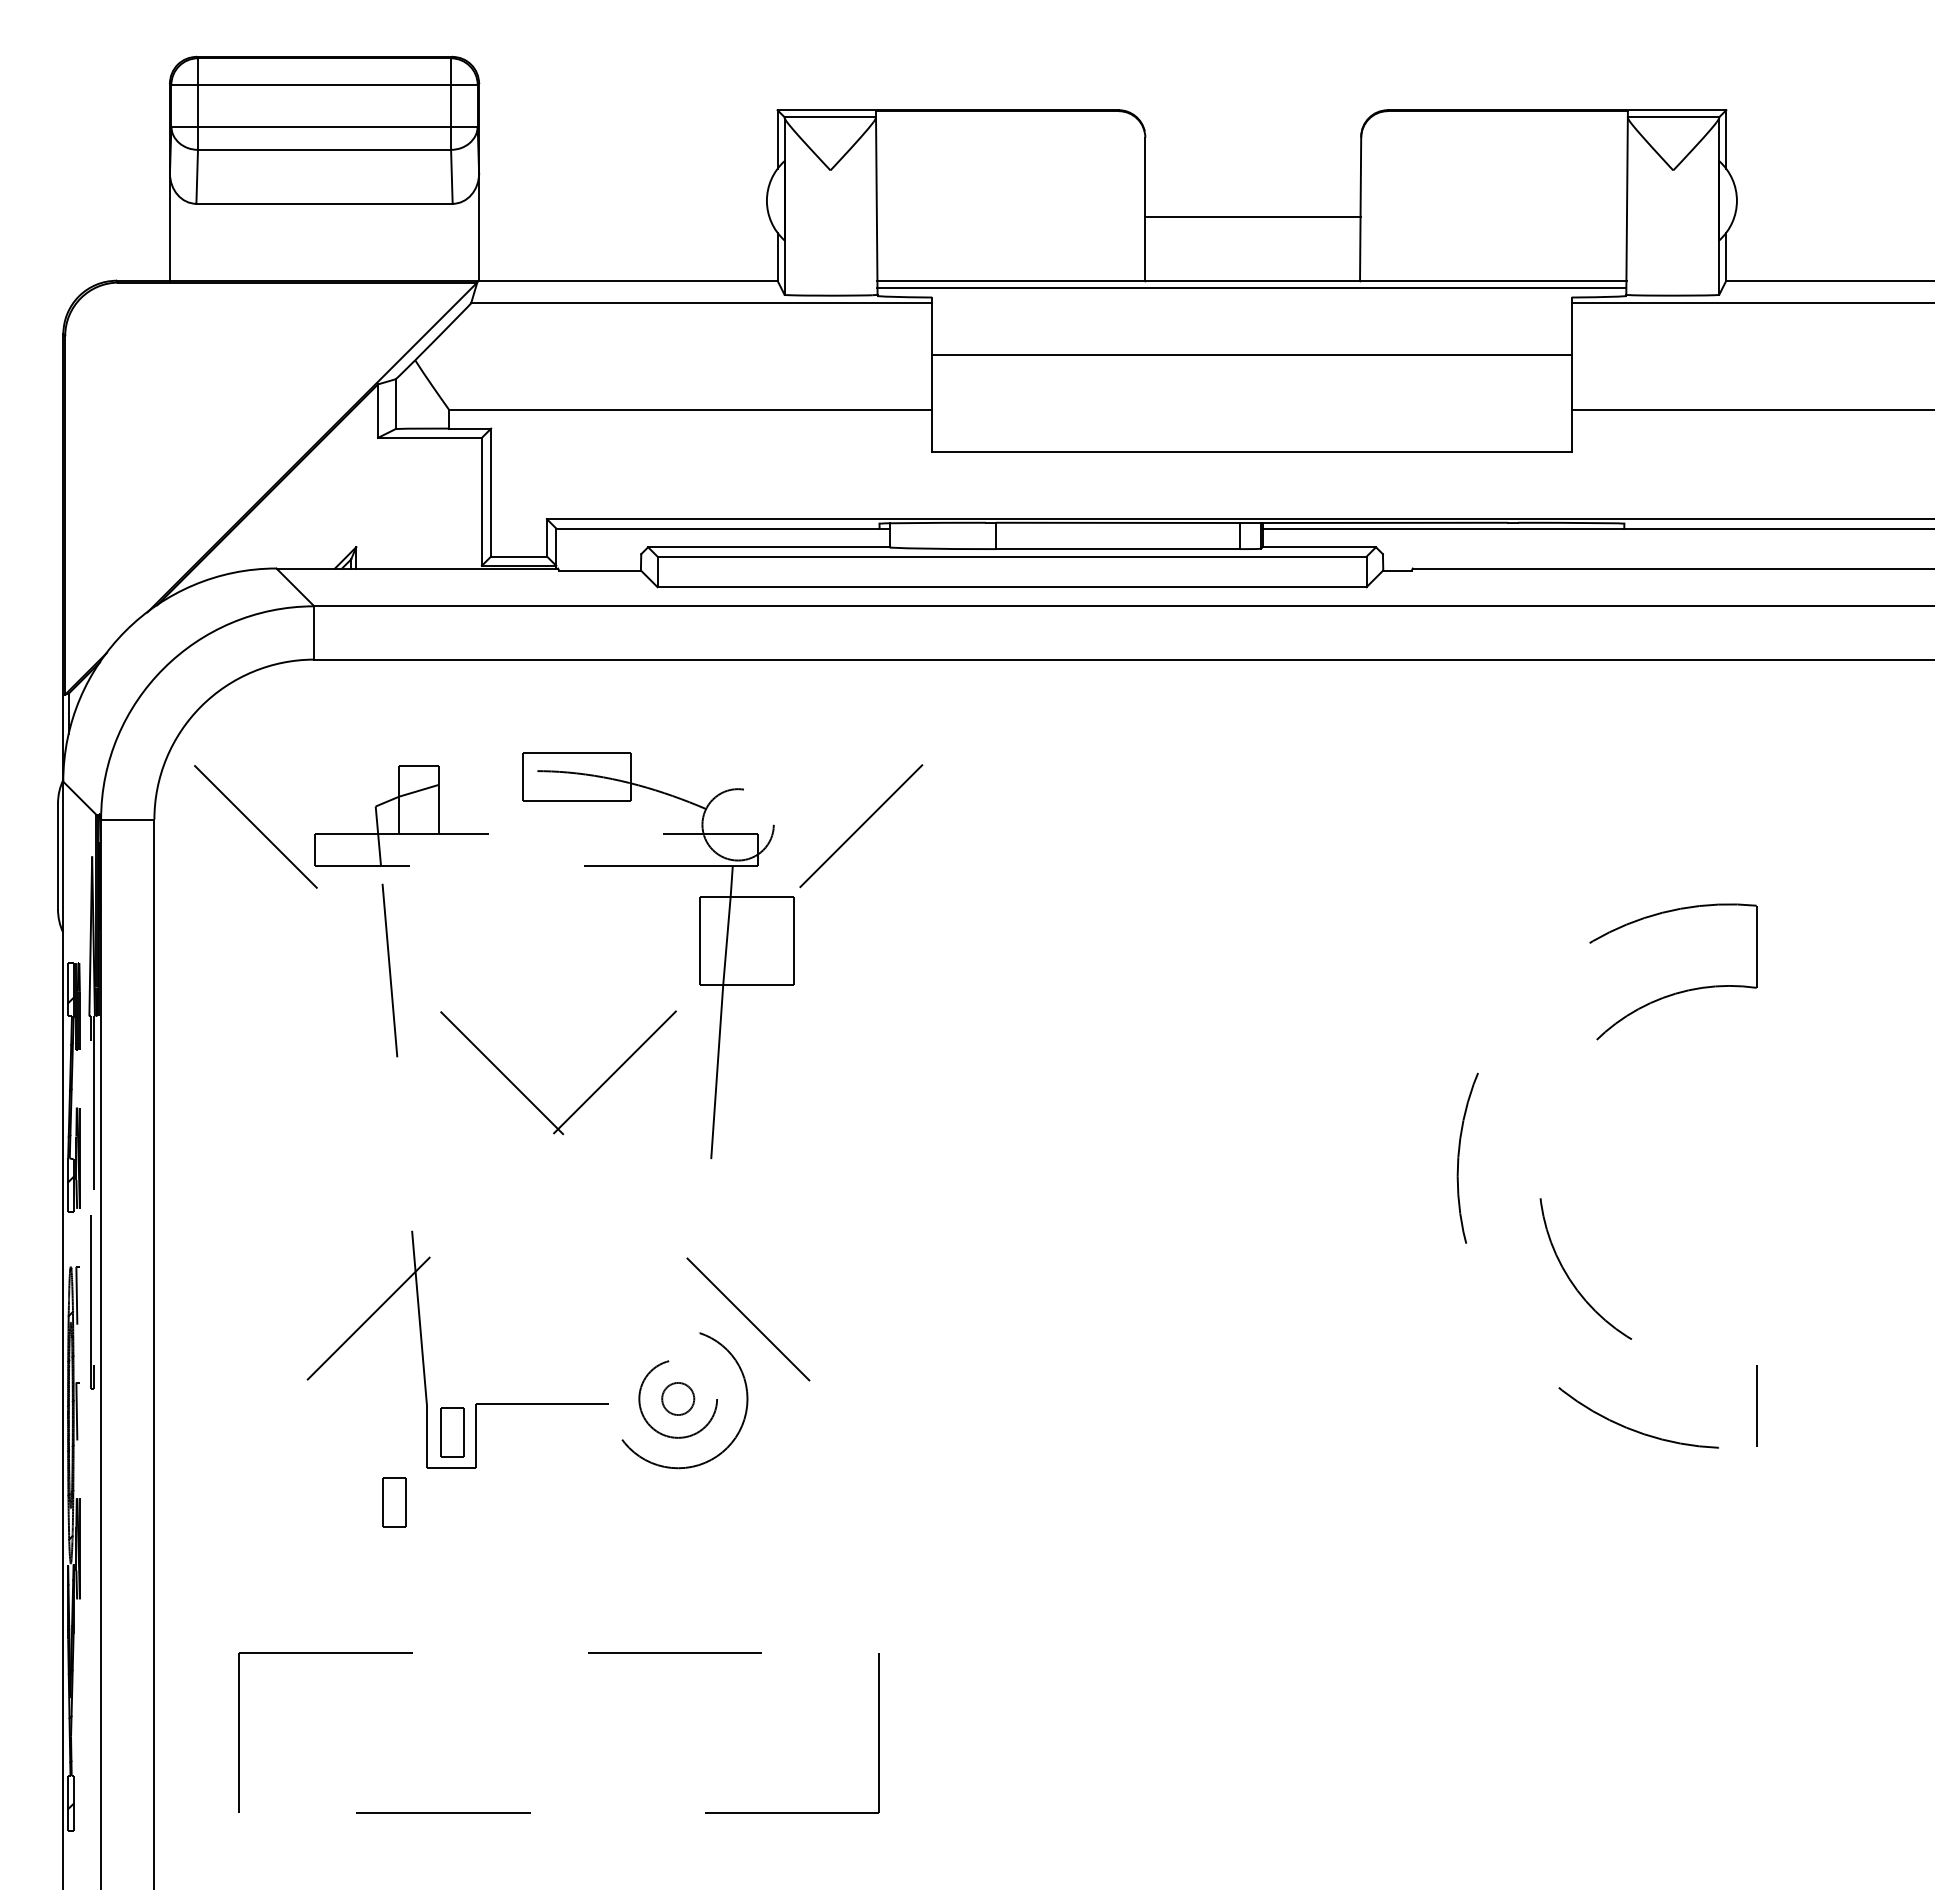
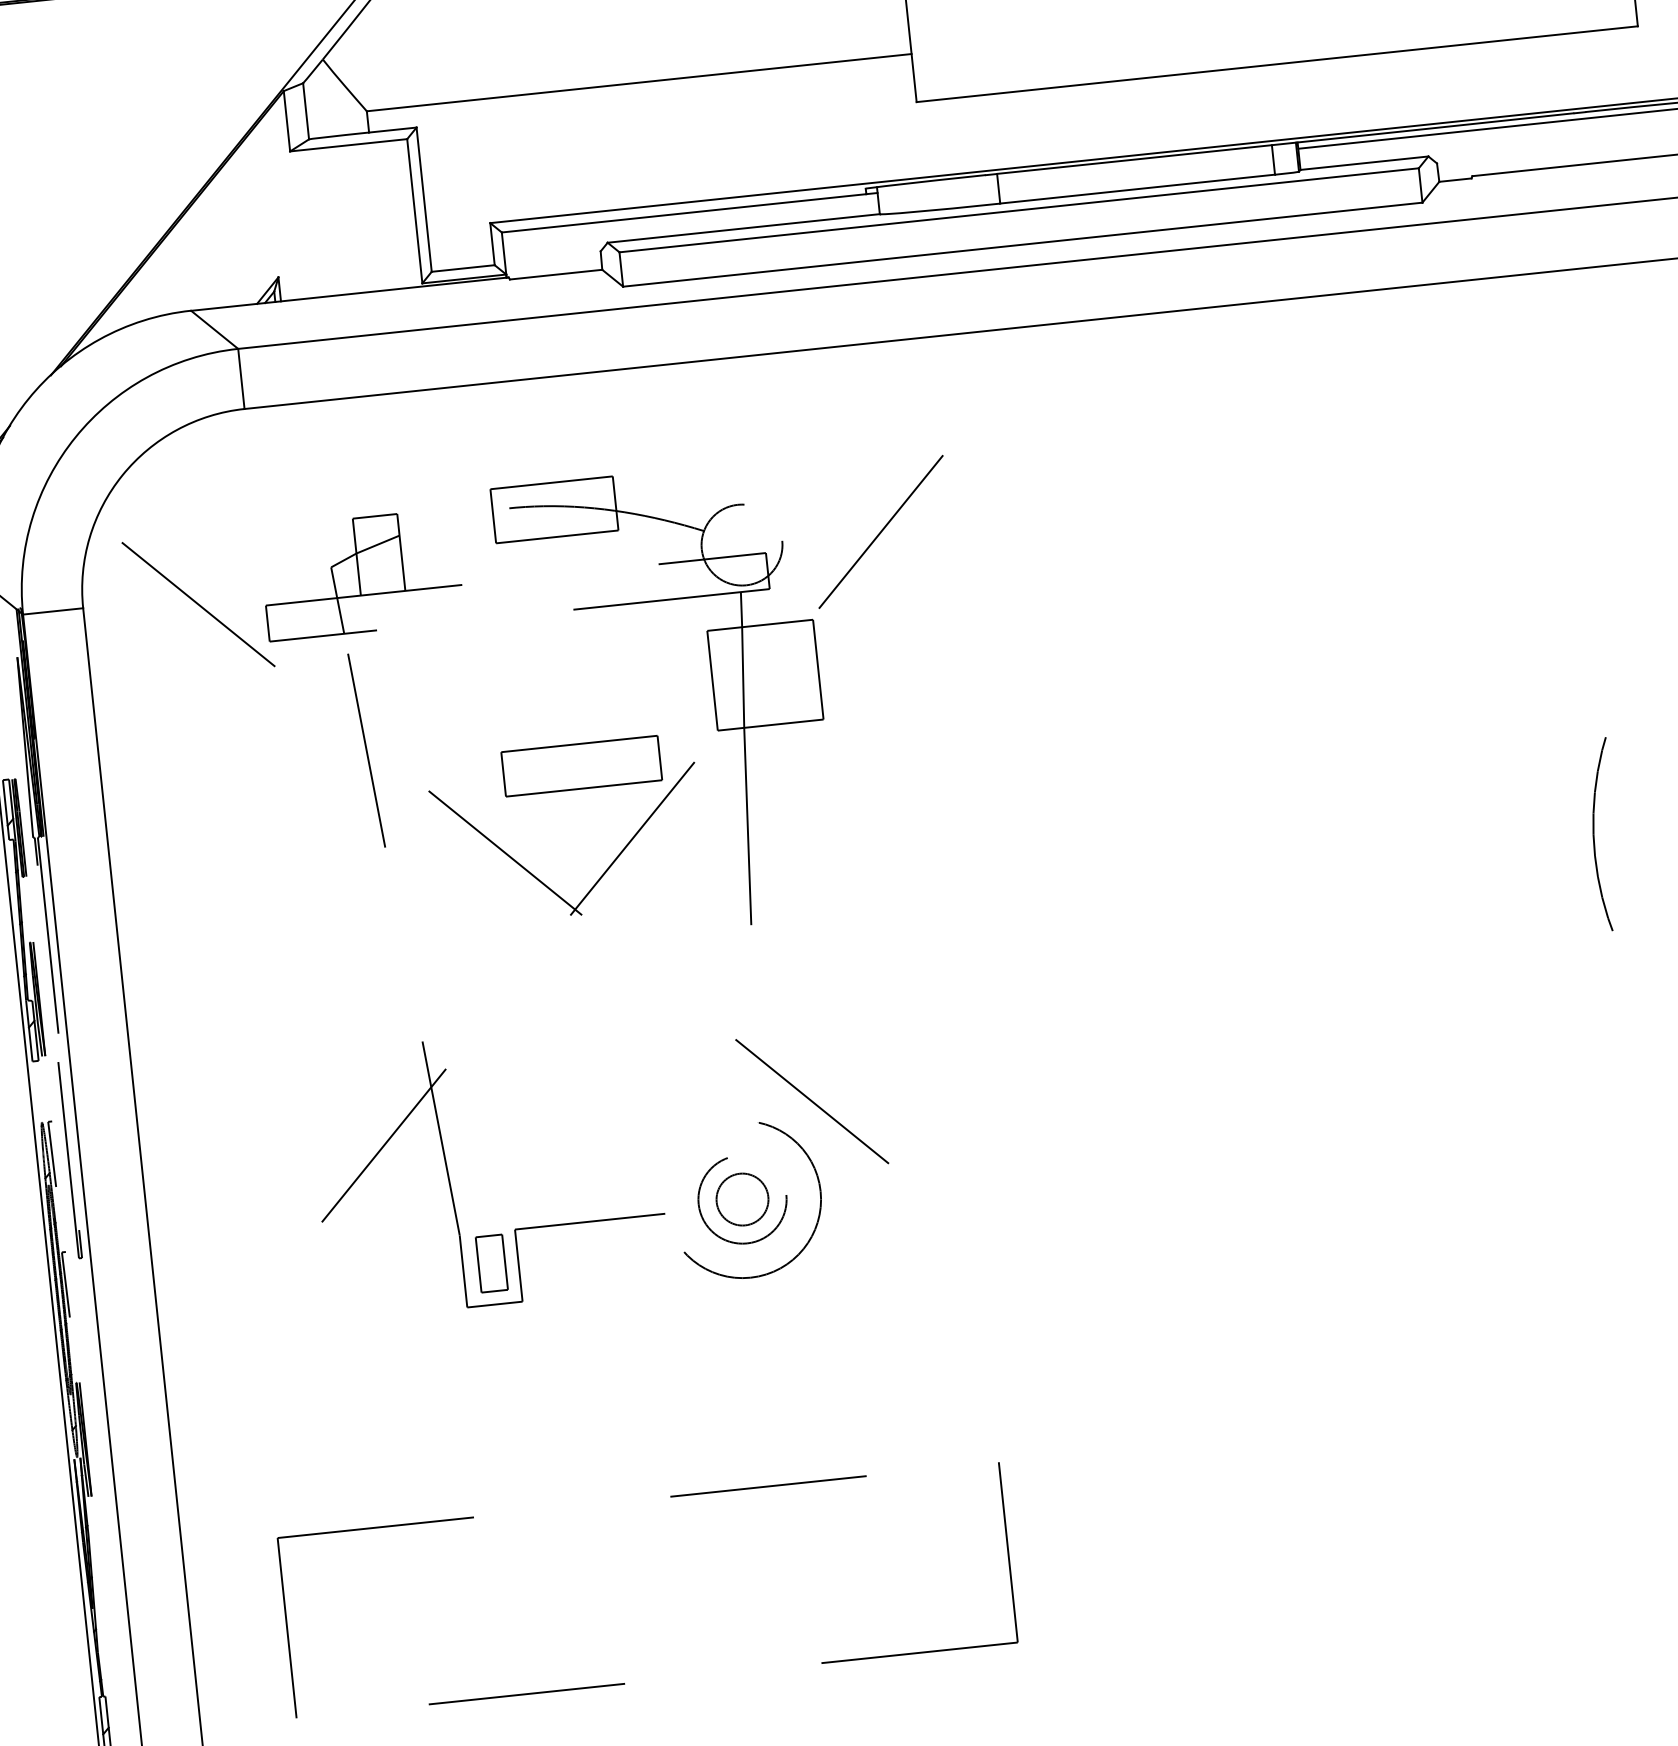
part: (576, 1003) -> (580, 765), added
circle: (678, 1398) -> (742, 1198), size x1.43
part: (394, 1502) -> (434, 1349), removed

